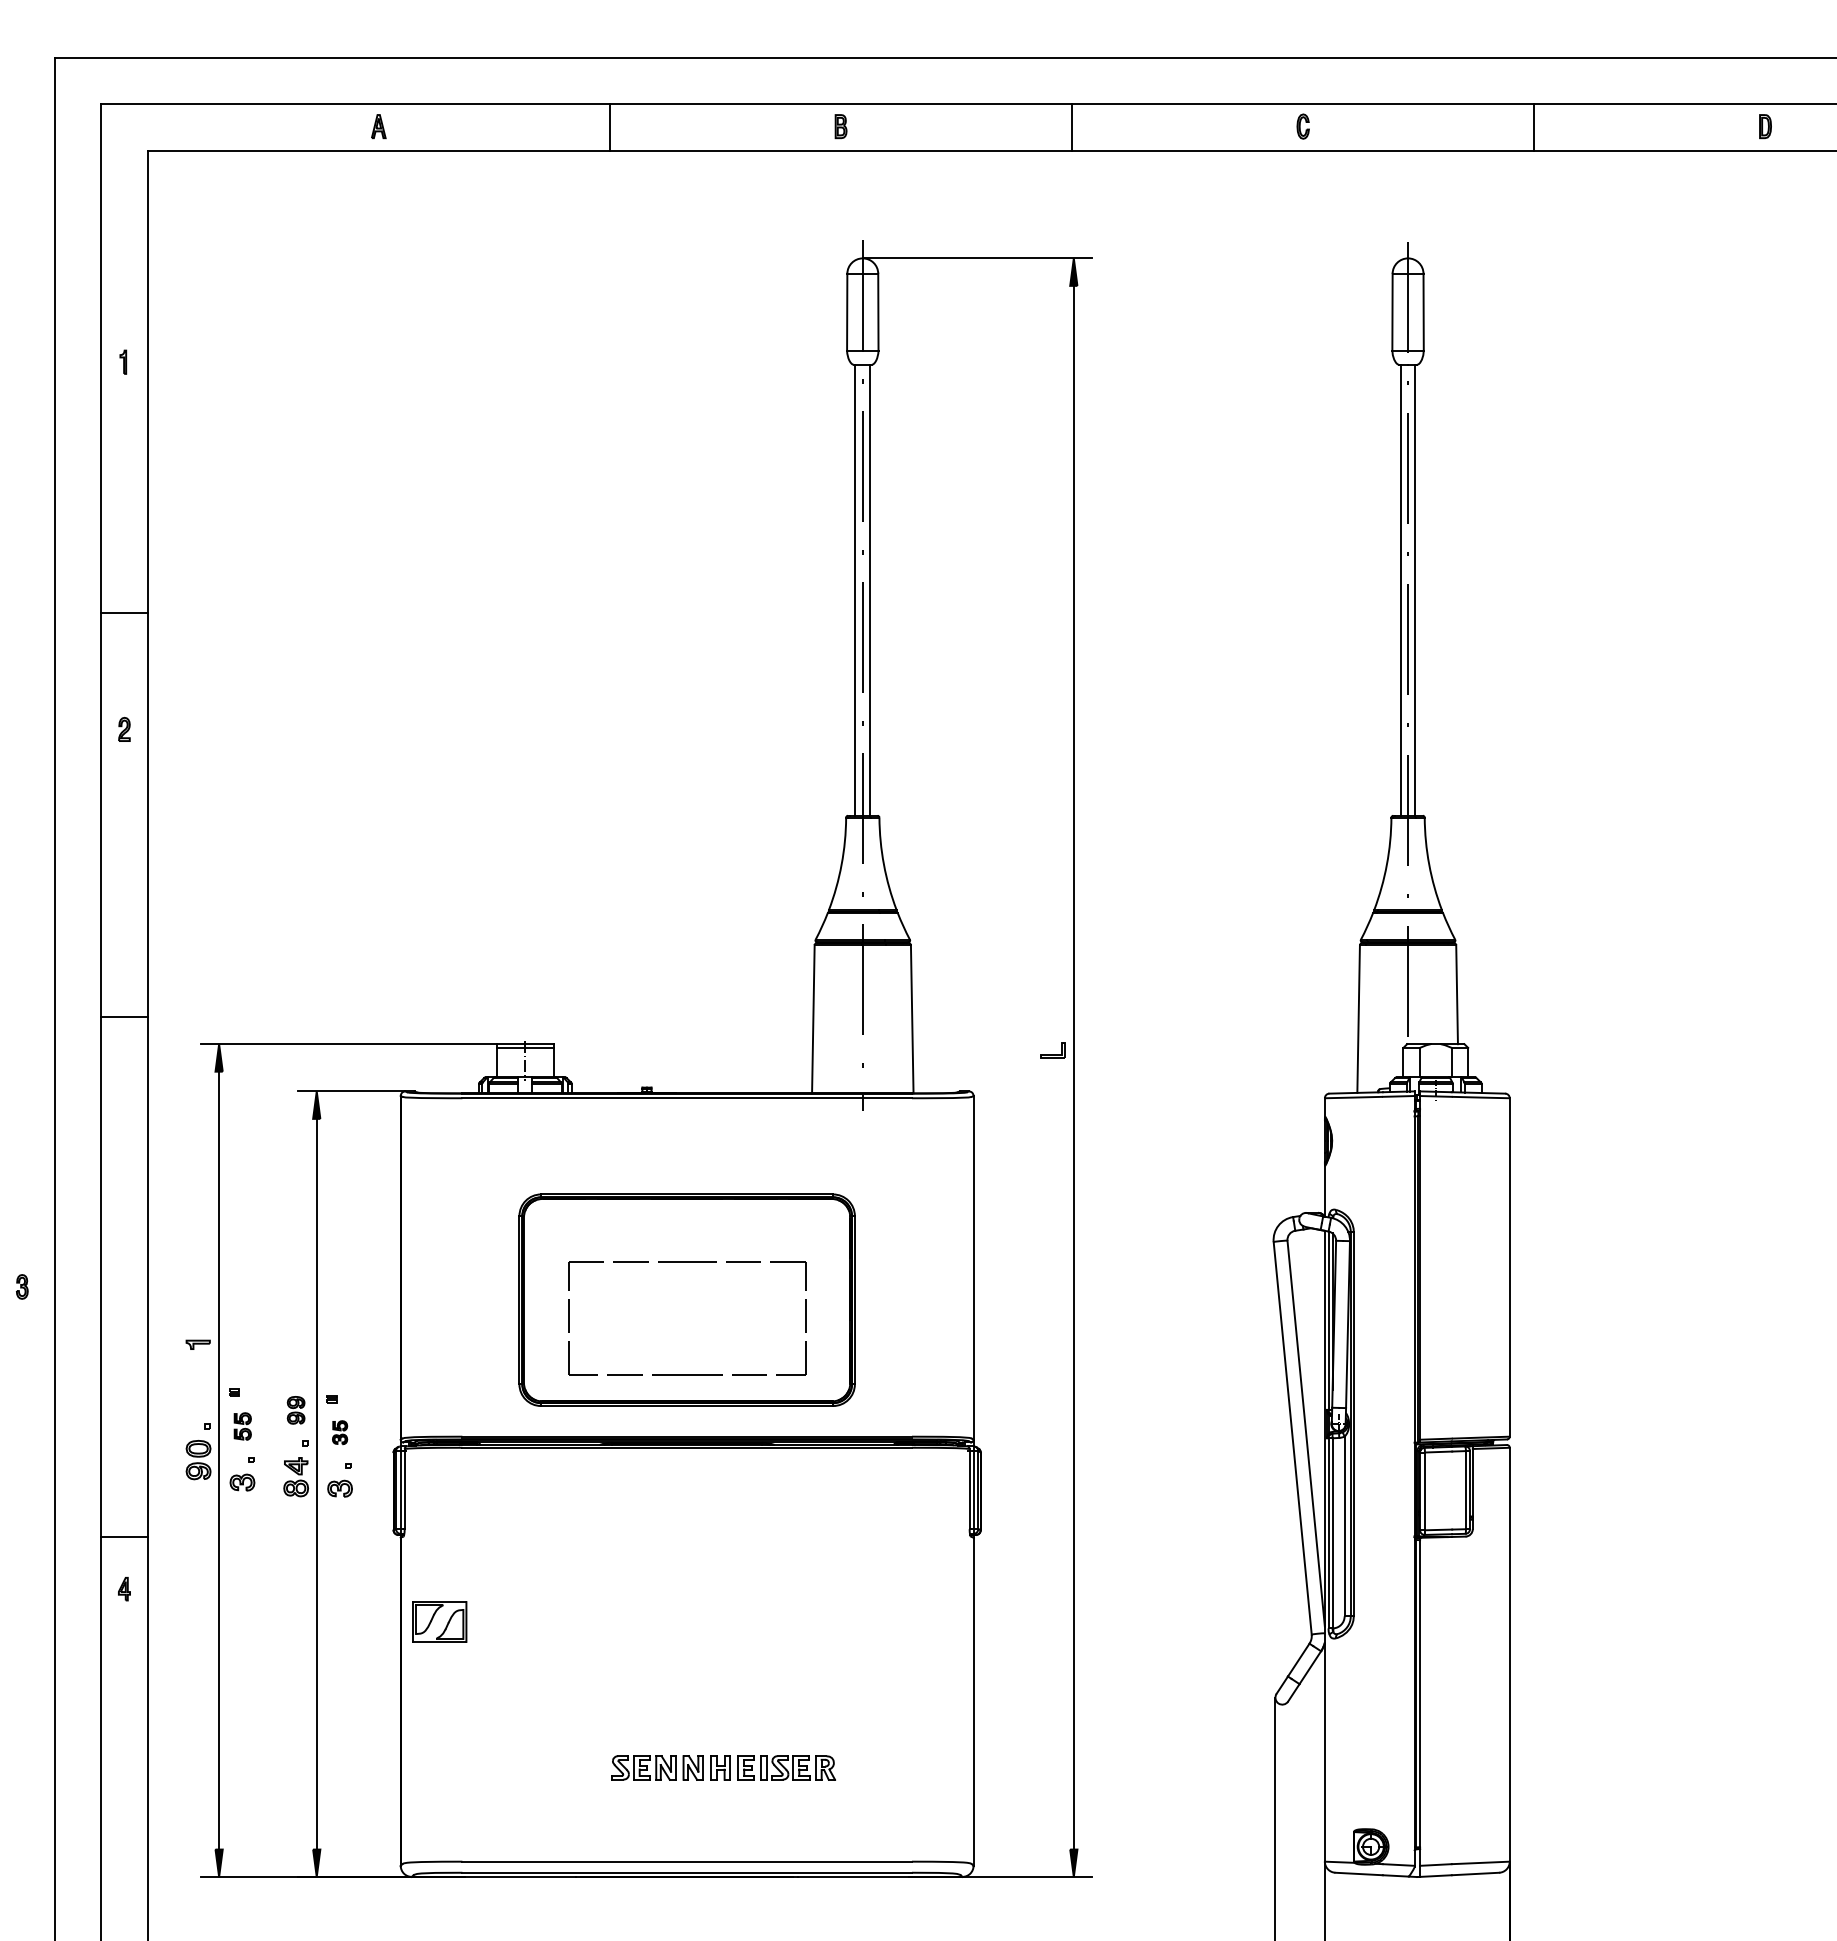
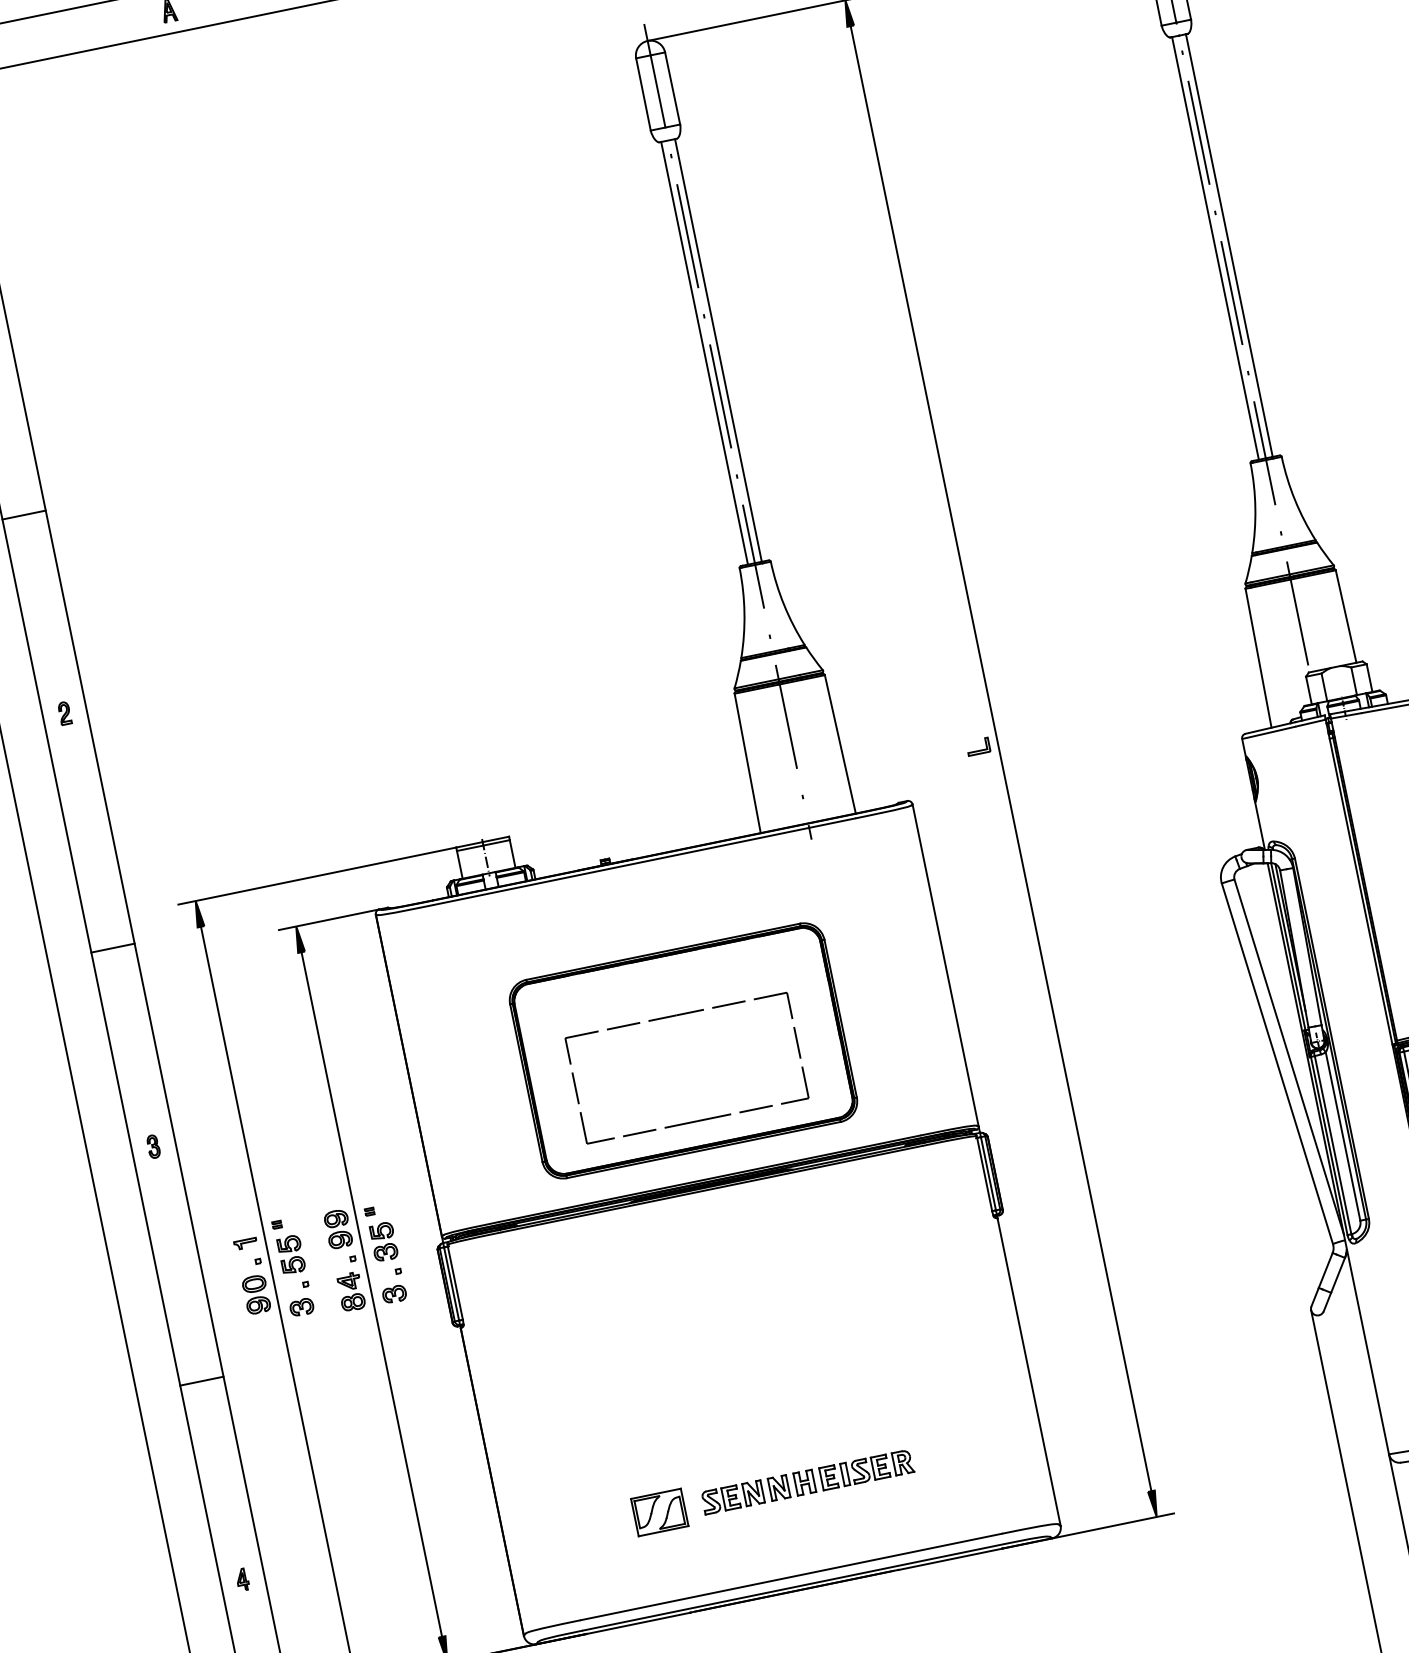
part: (124, 729) -> (64, 713), moved
line: (124, 1017) -> (113, 948), moved
part: (22, 1286) -> (153, 1146), moved
part: (197, 1344) -> (244, 1243), moved
part: (295, 1410) -> (337, 1229), size x1.43
part: (242, 1426) -> (291, 1254), size x1.43
part: (339, 1432) -> (383, 1241), size x1.67
part: (124, 1589) -> (242, 1580), moved
part: (439, 1621) -> (659, 1512), moved

